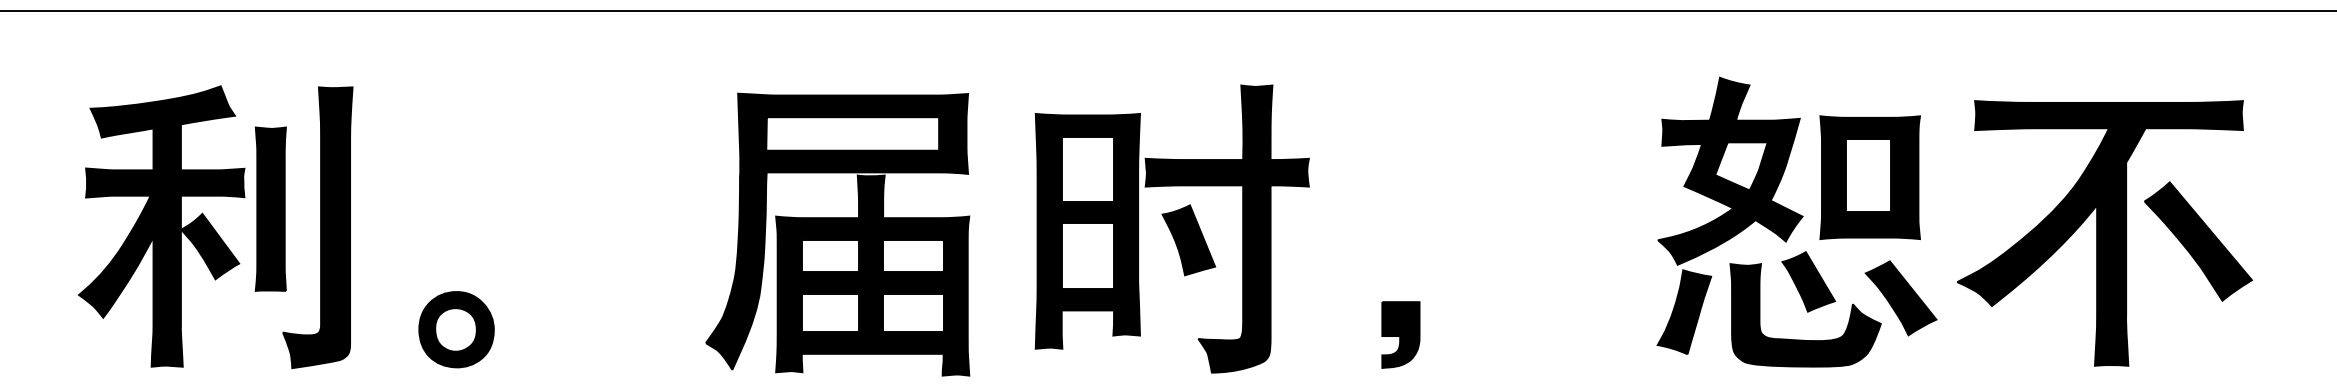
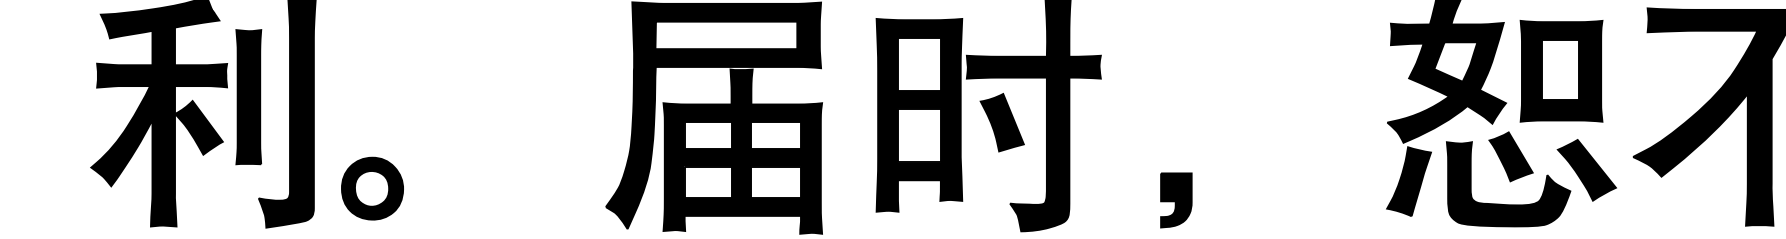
part: (456, 329) -> (372, 188), moved

